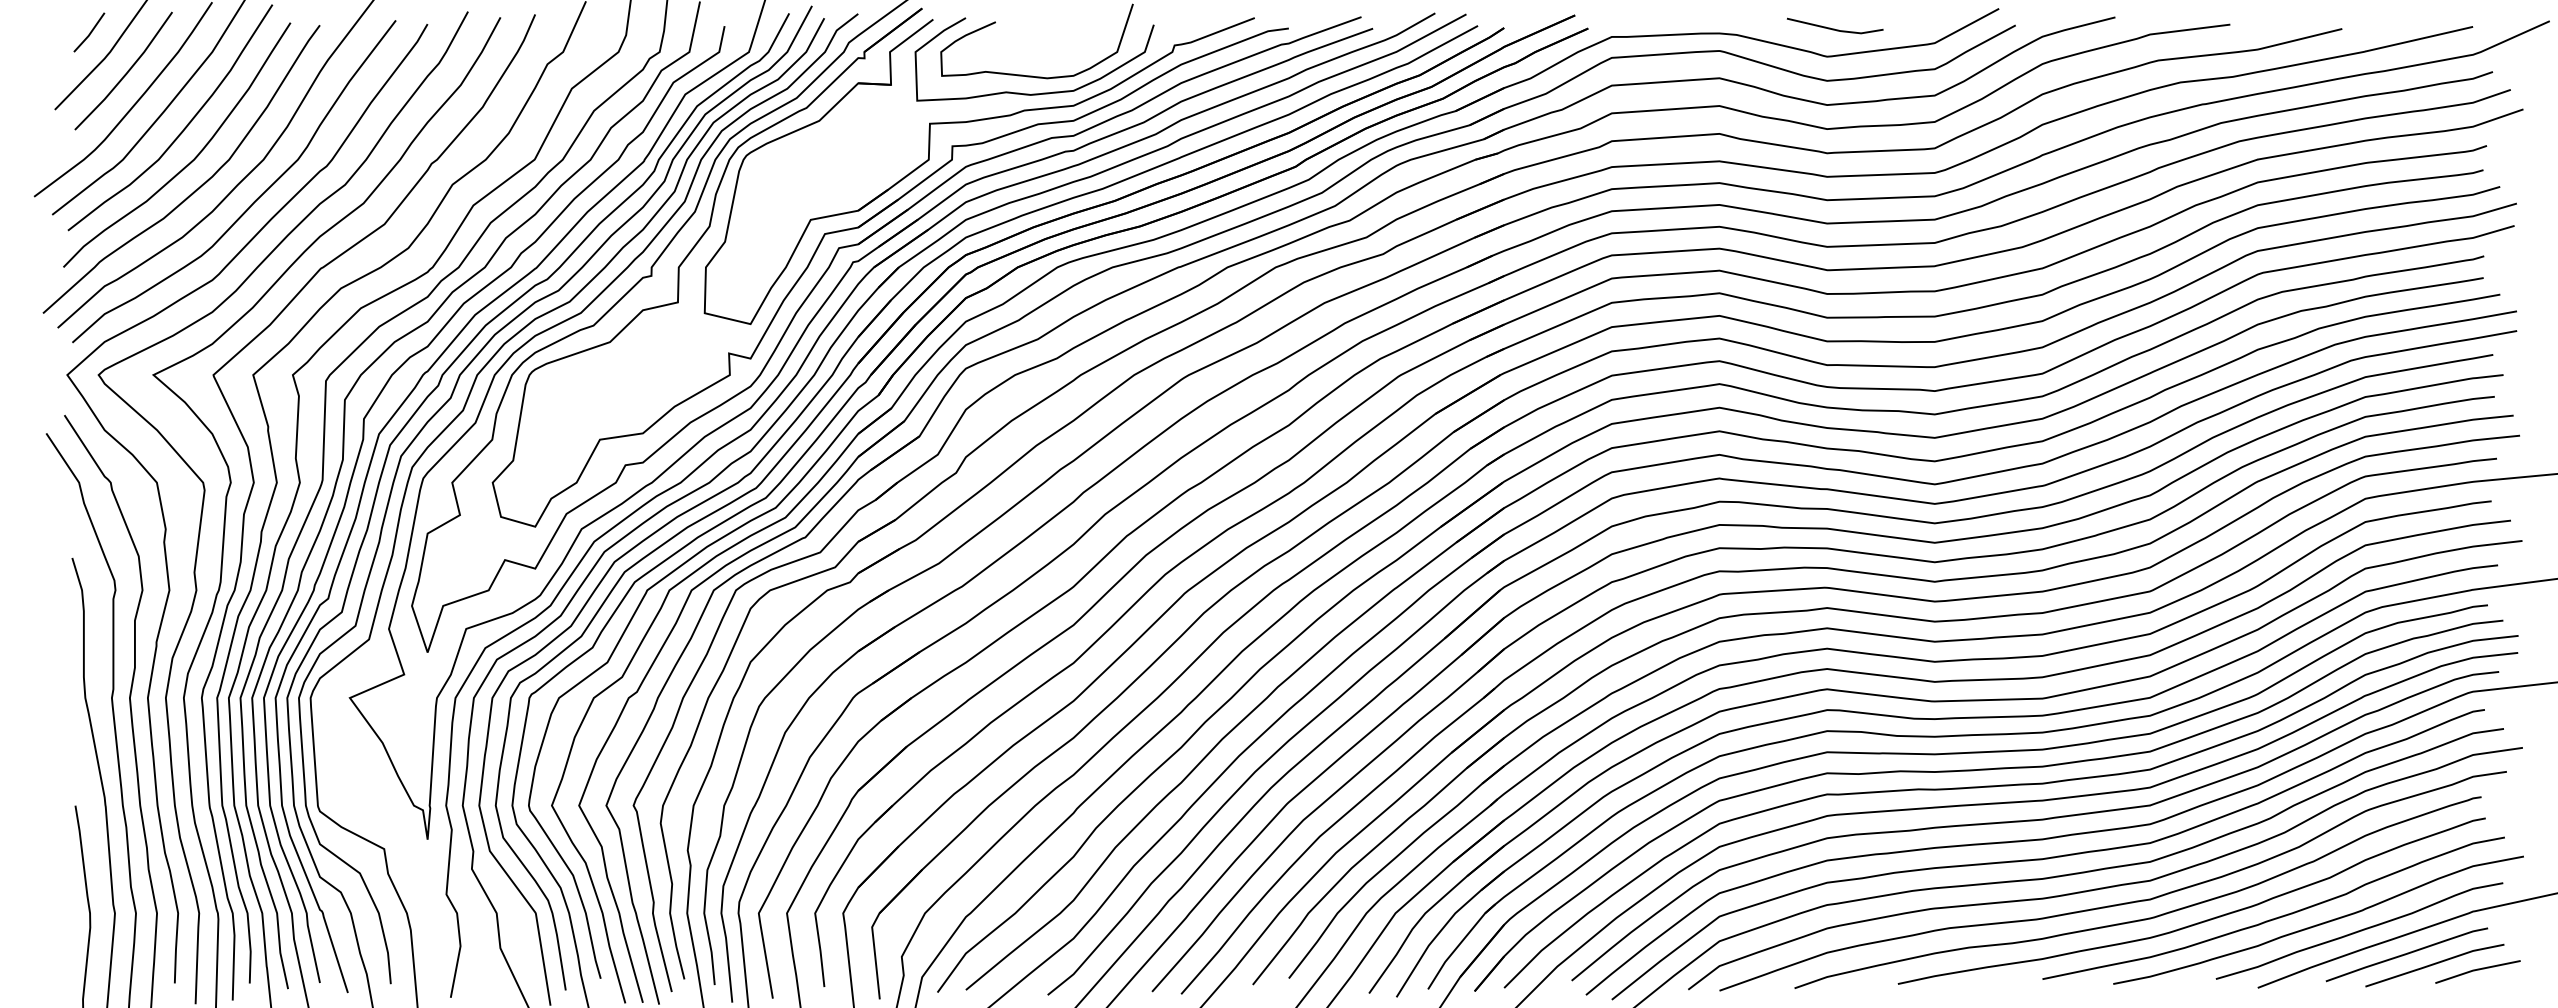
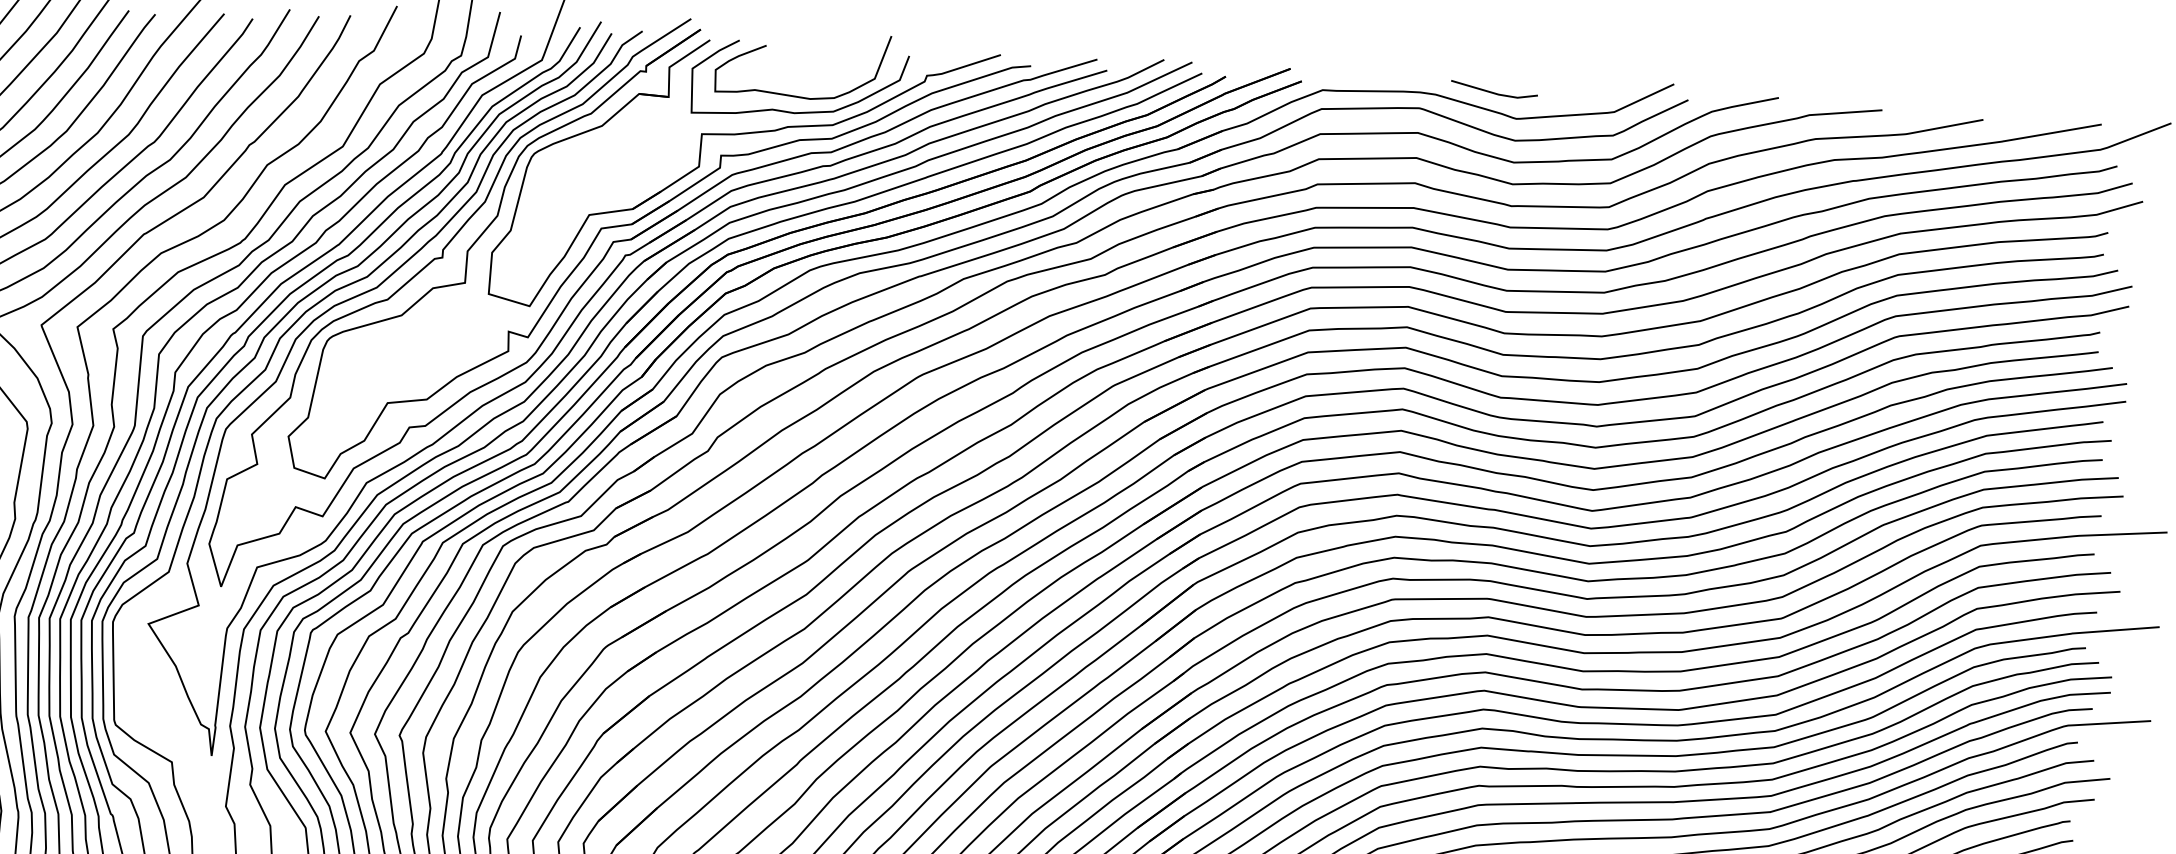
line: (1834, 28) -> (1493, 92), moved

